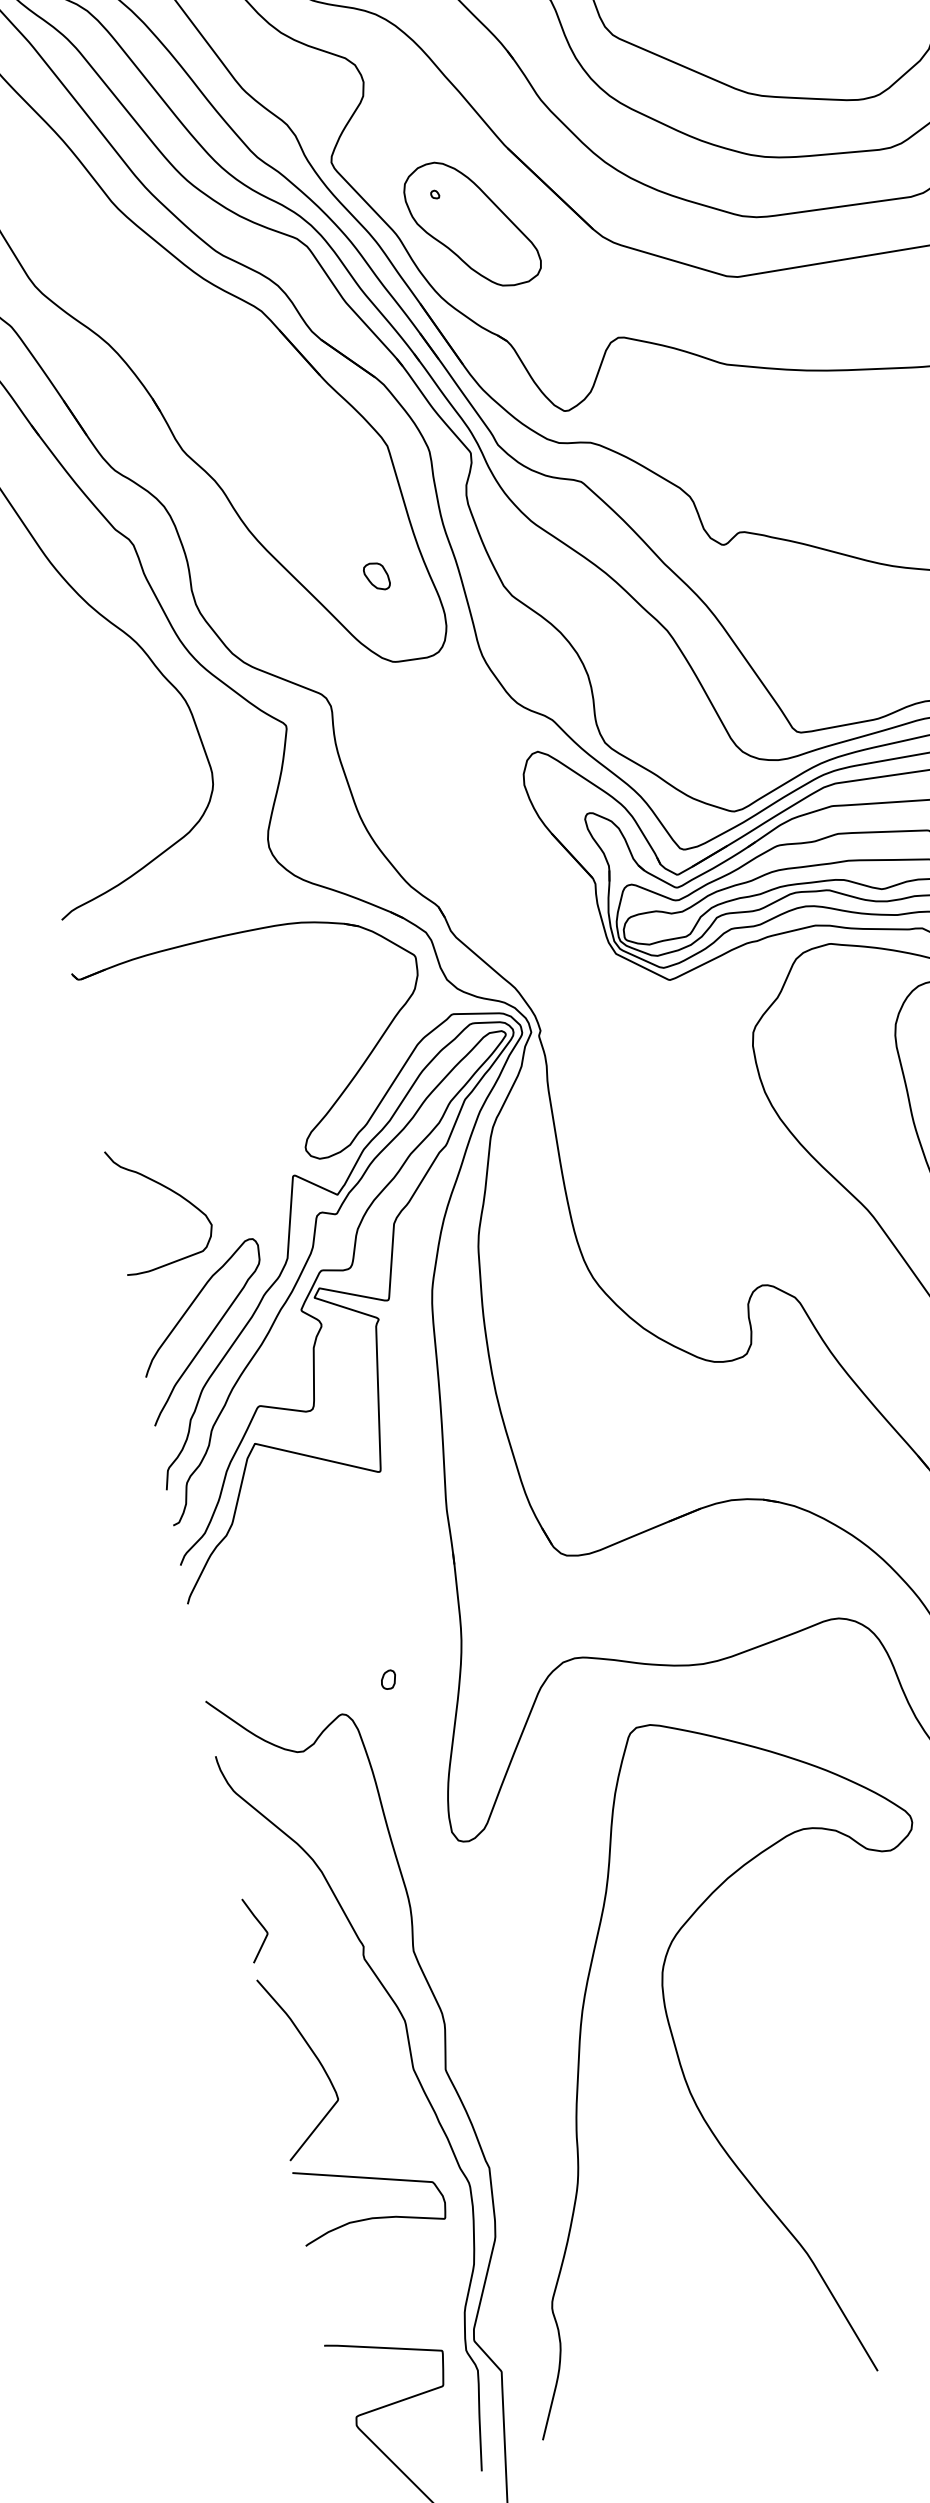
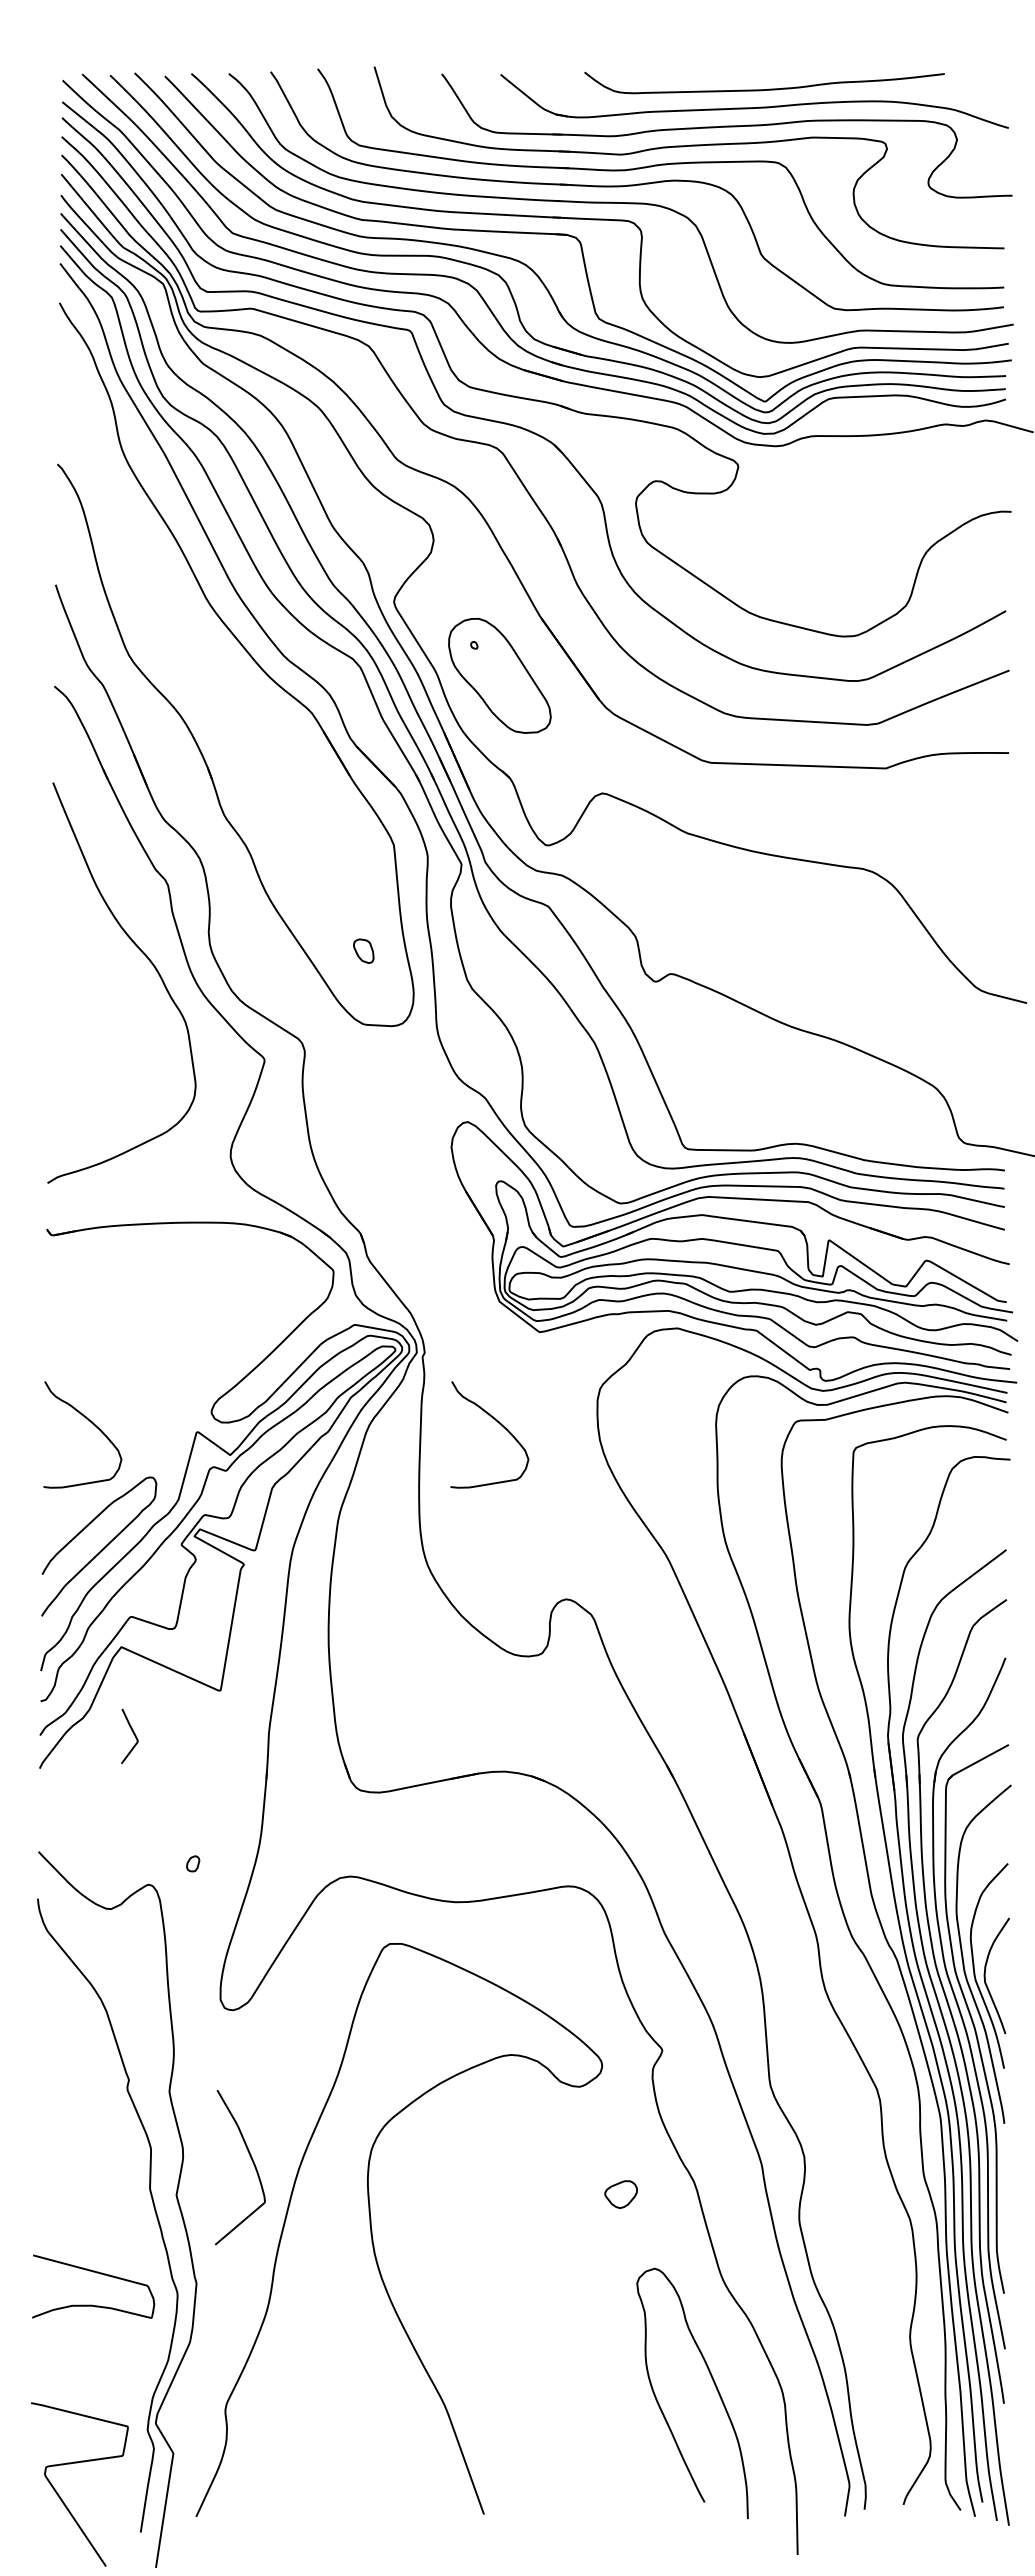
curve: (644, 1097) -> (499, 1424), added
curve: (260, 1926) -> (133, 1734), moved
curve: (312, 2054) -> (251, 2160), moved

